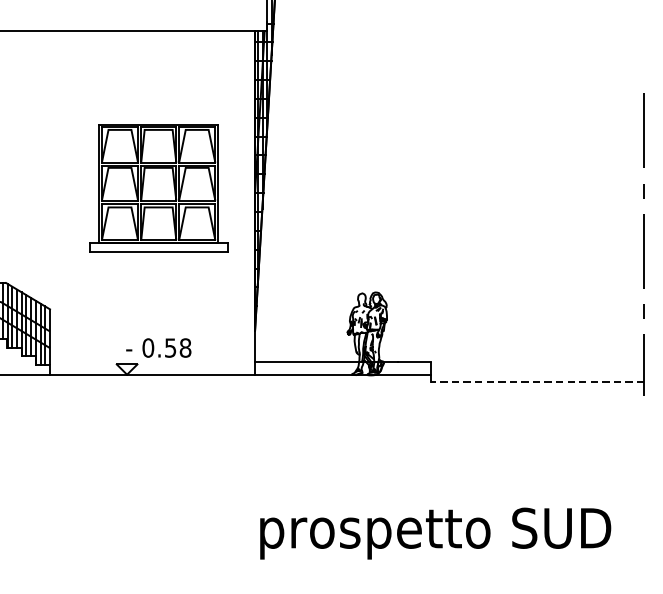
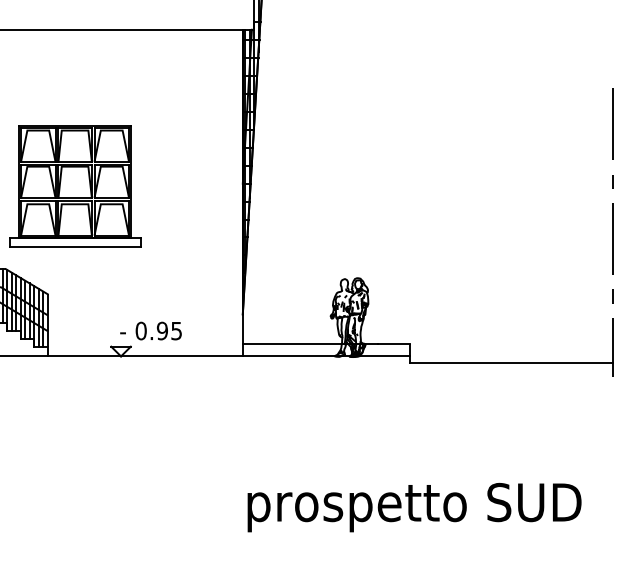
part: (159, 188) -> (75, 186), moved
text: (178, 347) -> (169, 330), 0.58 -> 0.95
line: (537, 382) -> (511, 363), dashed -> solid

